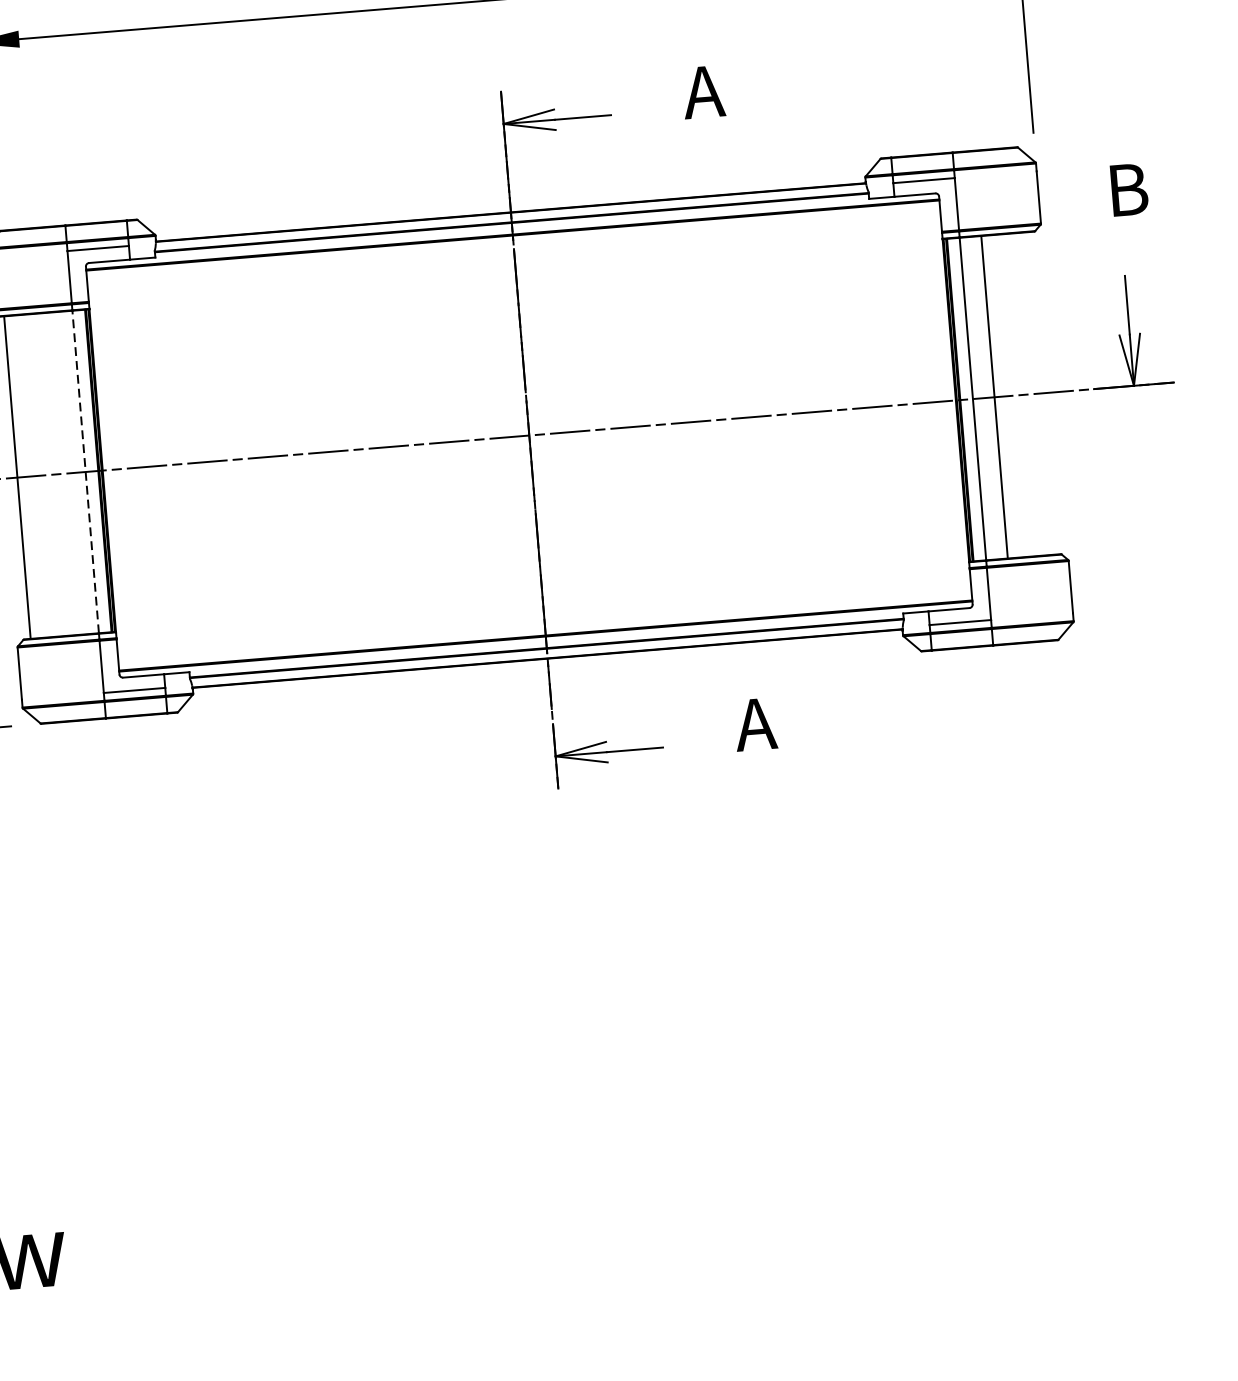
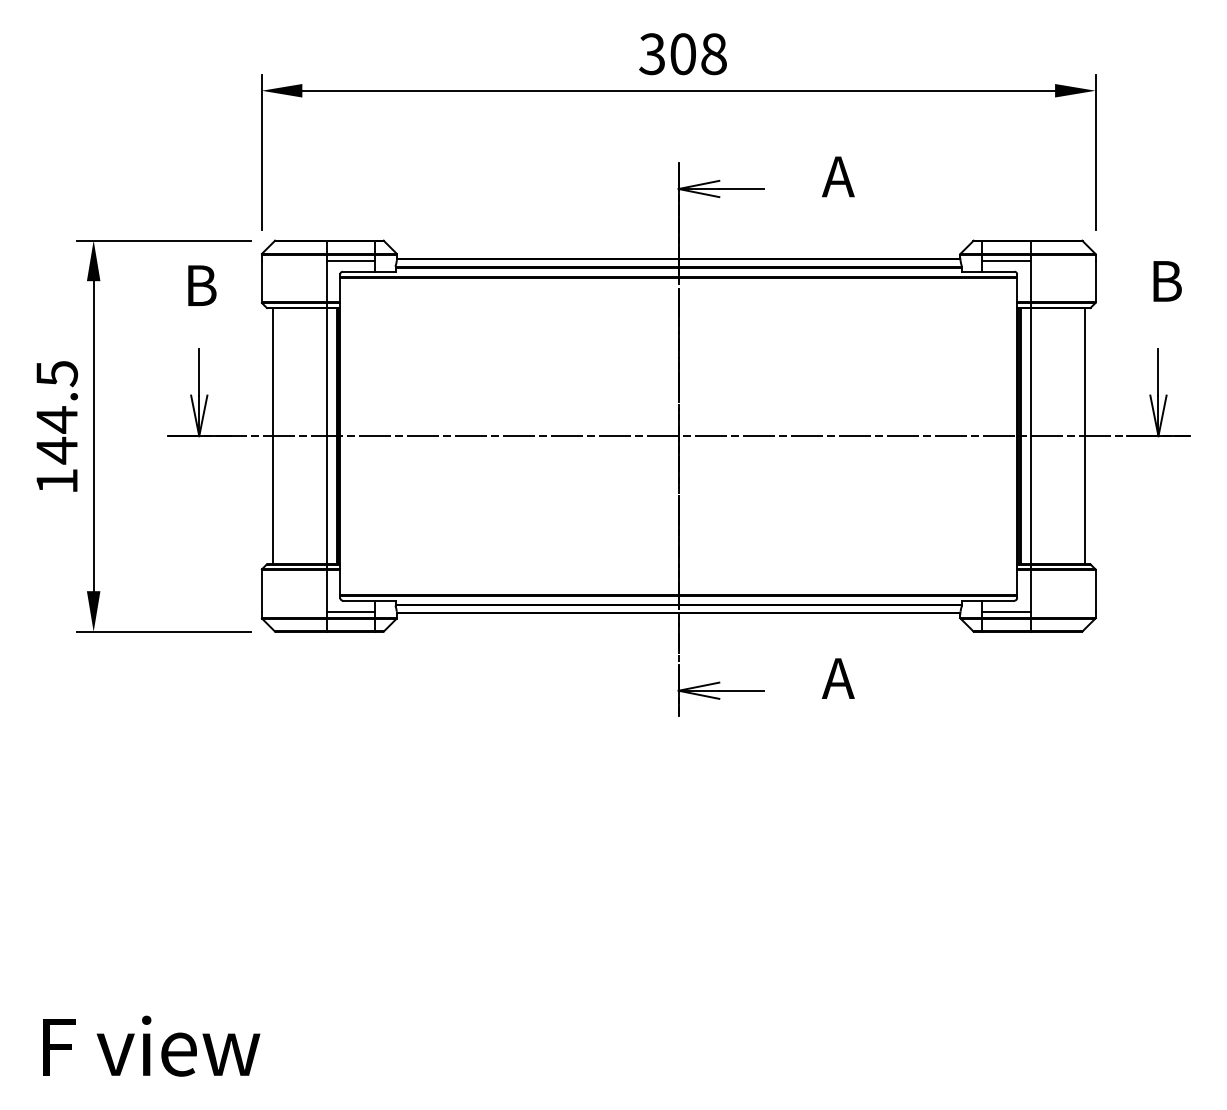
line: (994, 397) -> (1084, 436), moved
line: (85, 472) -> (326, 436), dashed -> solid

